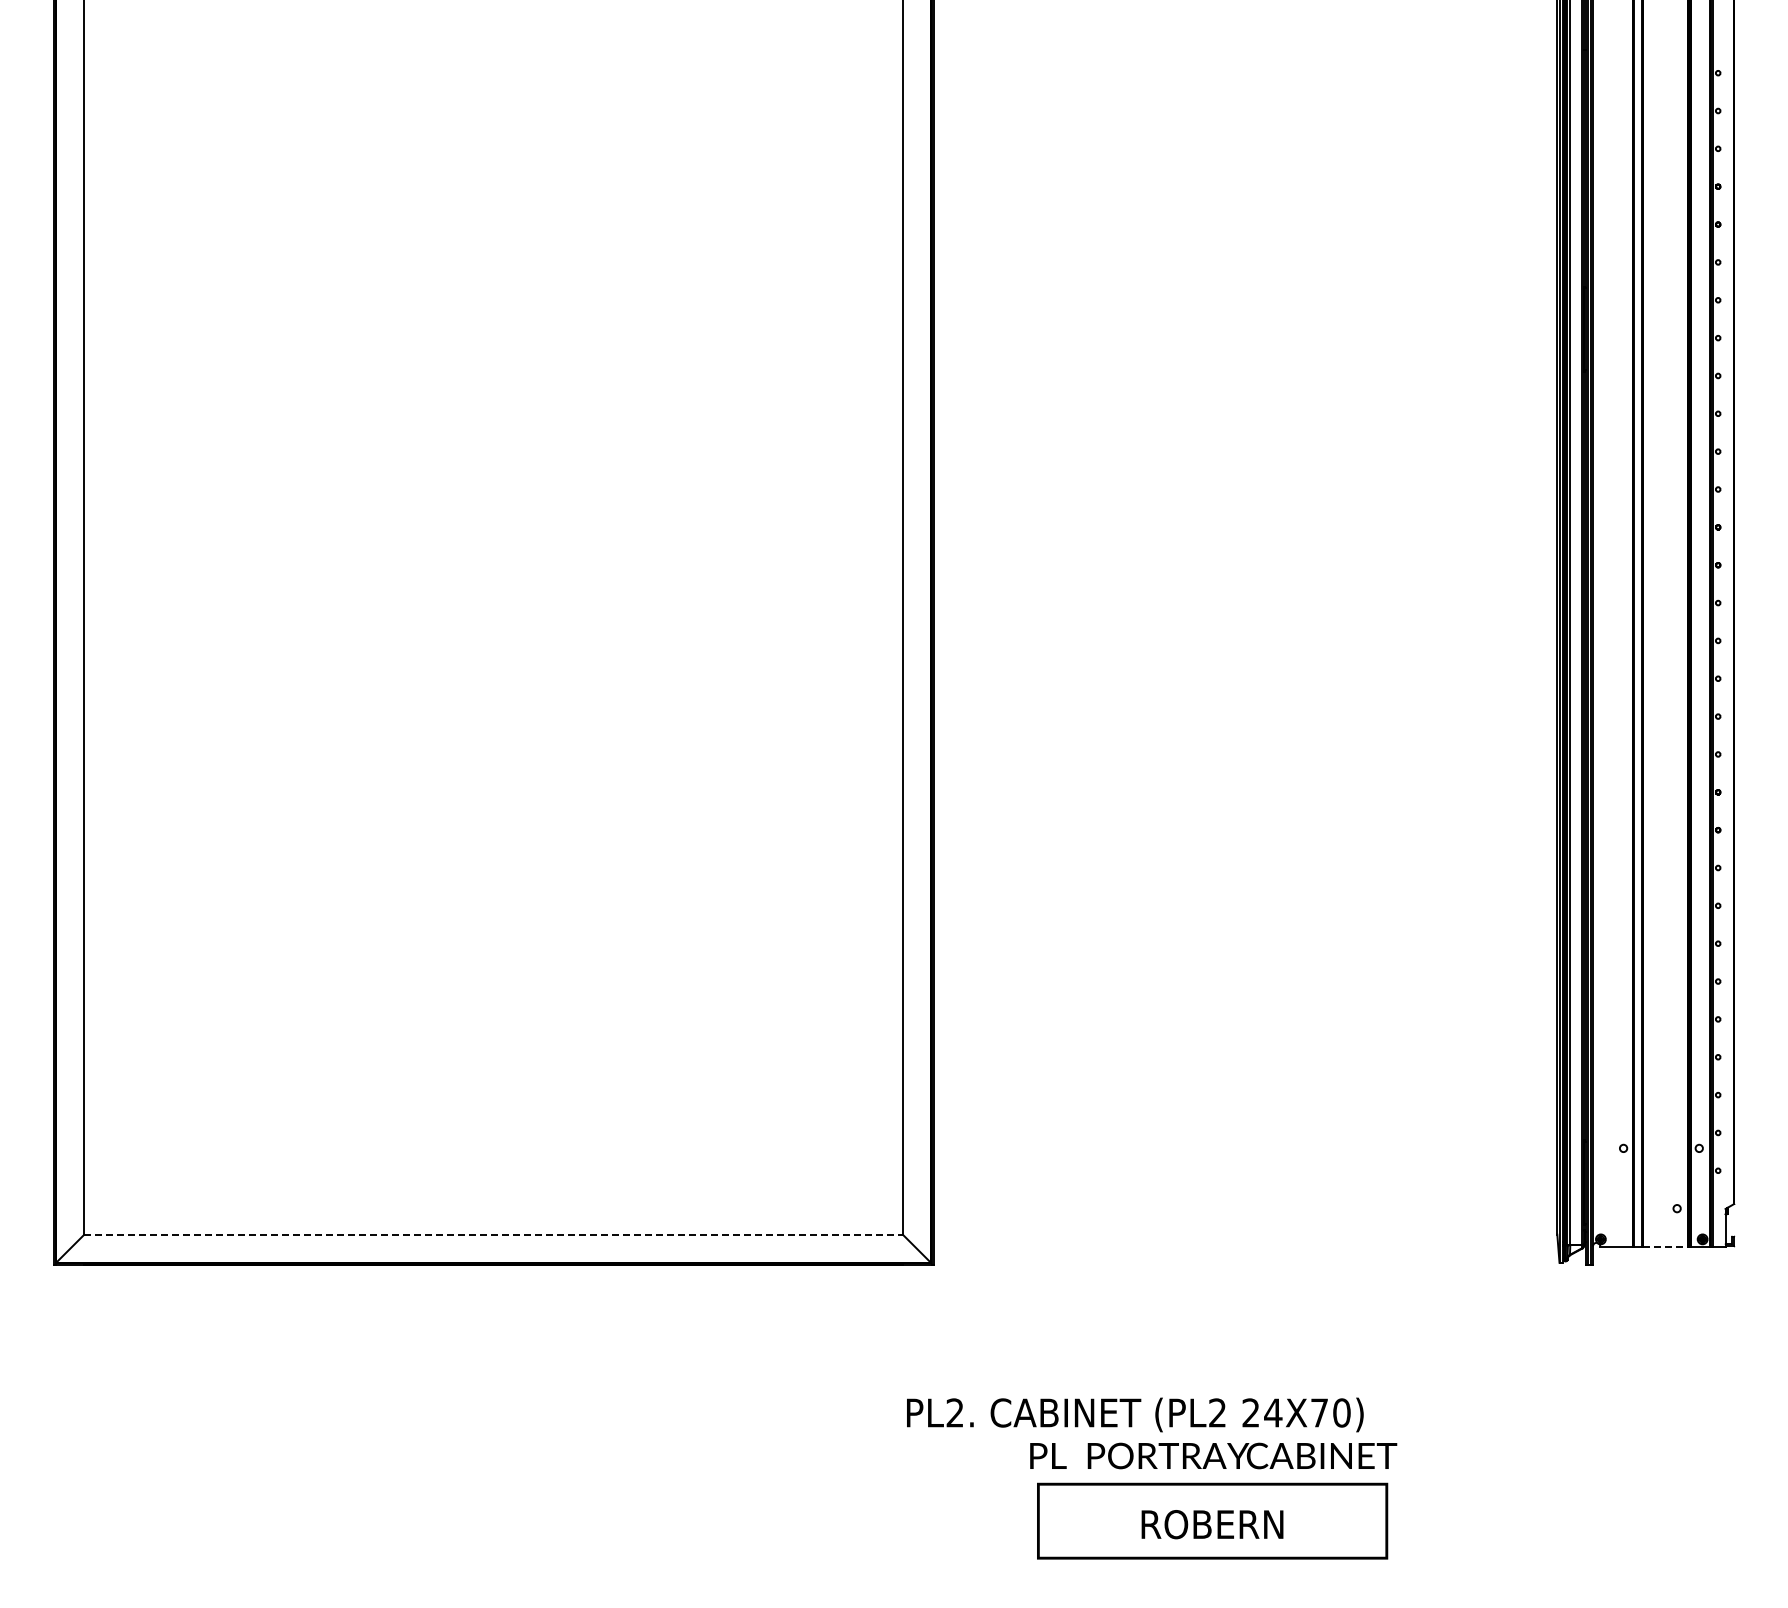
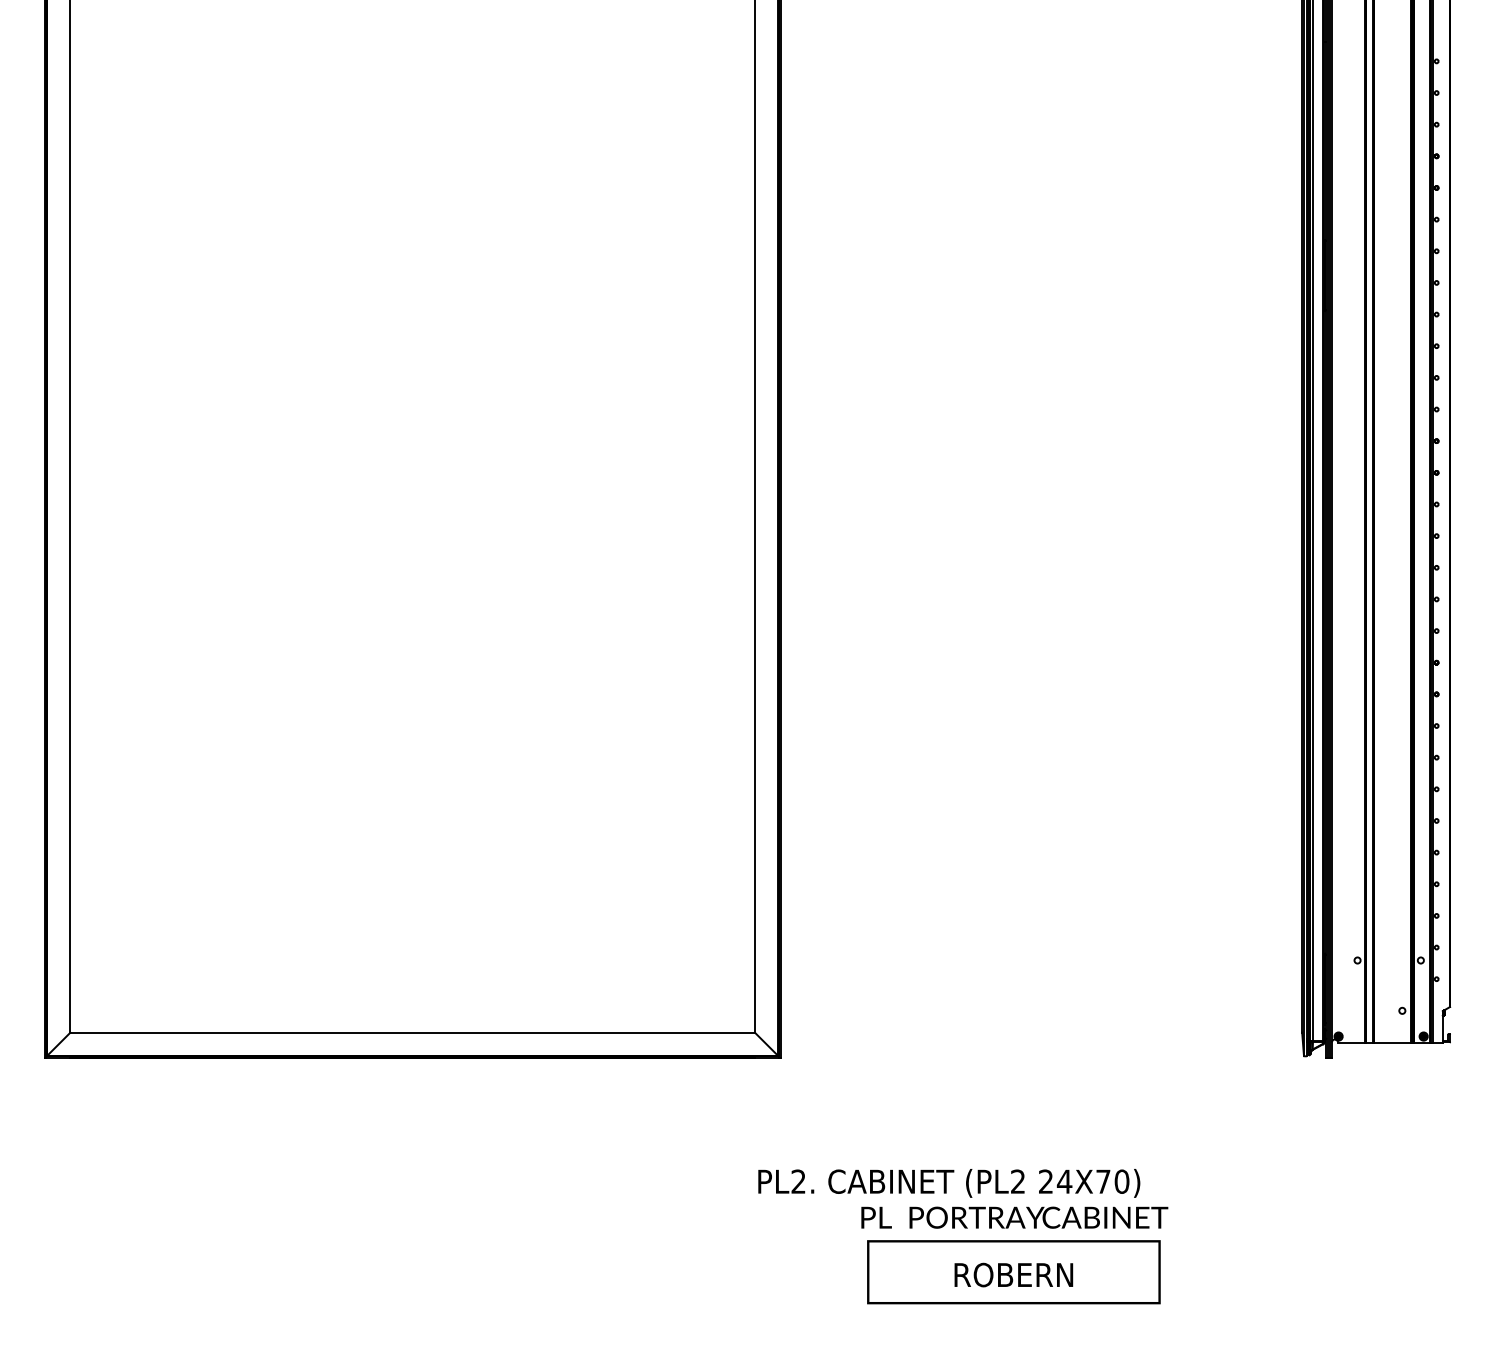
line: (494, 1234) -> (413, 1032), dashed -> solid
line: (1666, 1246) -> (1393, 1042), dashed -> solid

